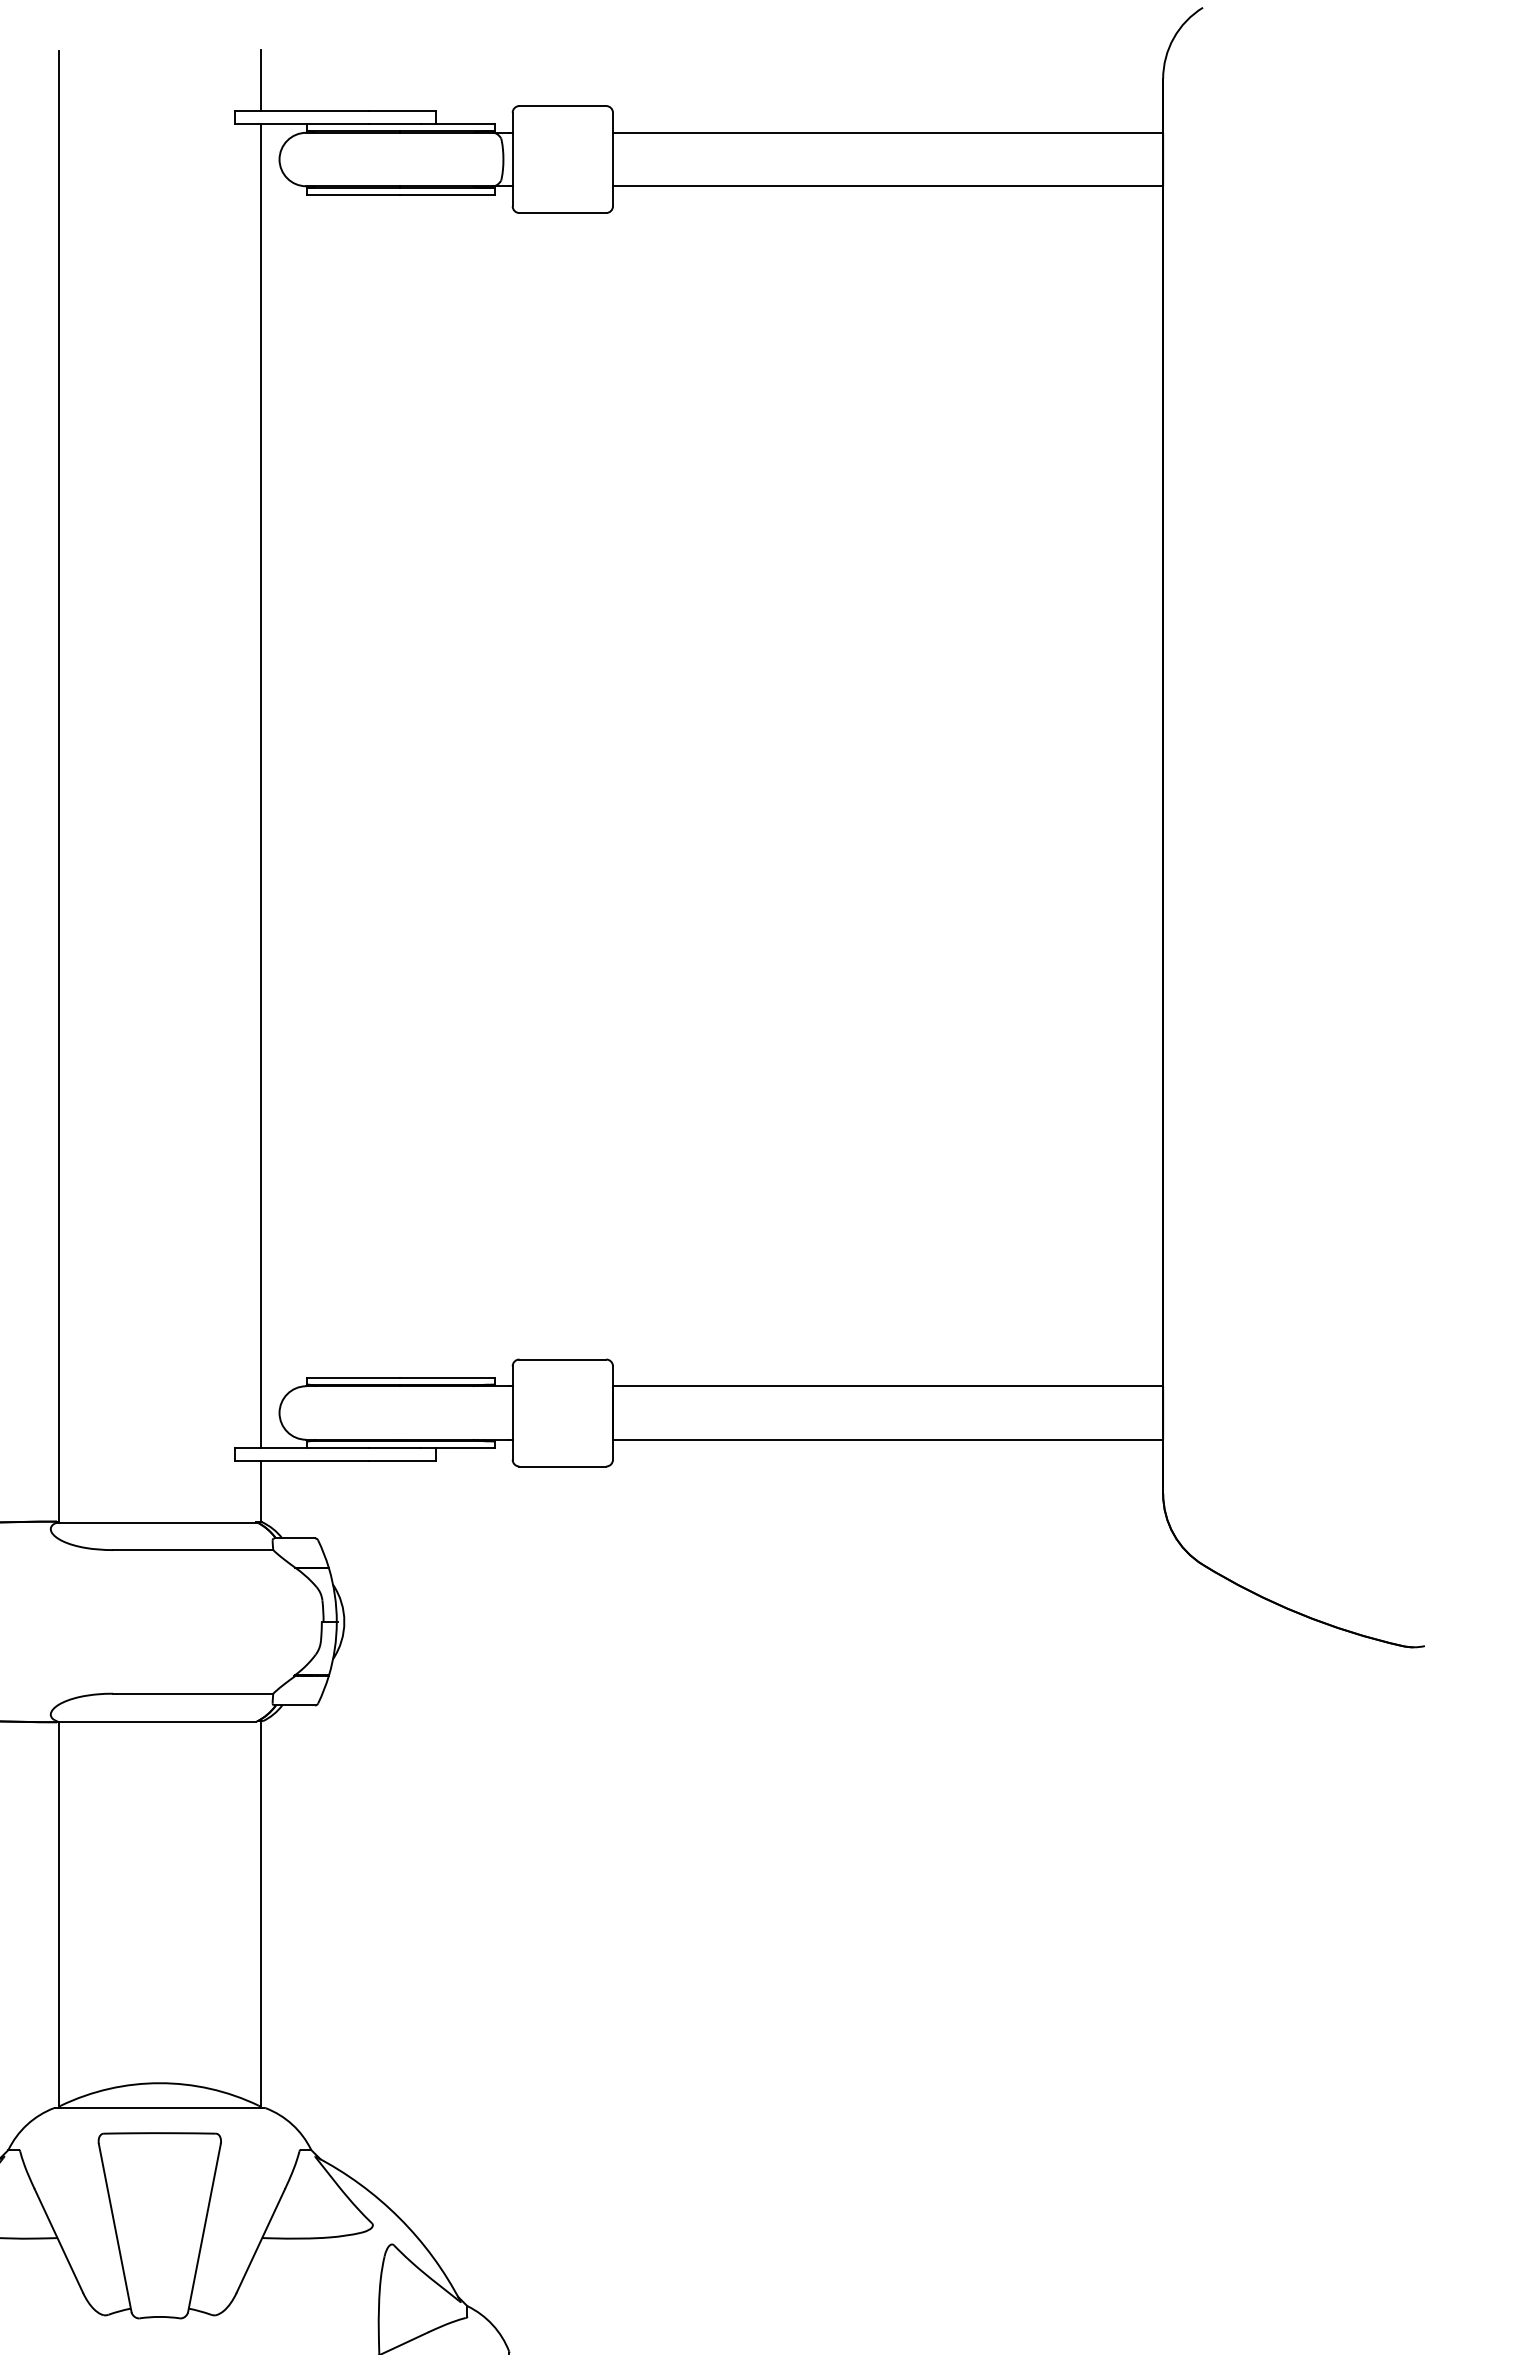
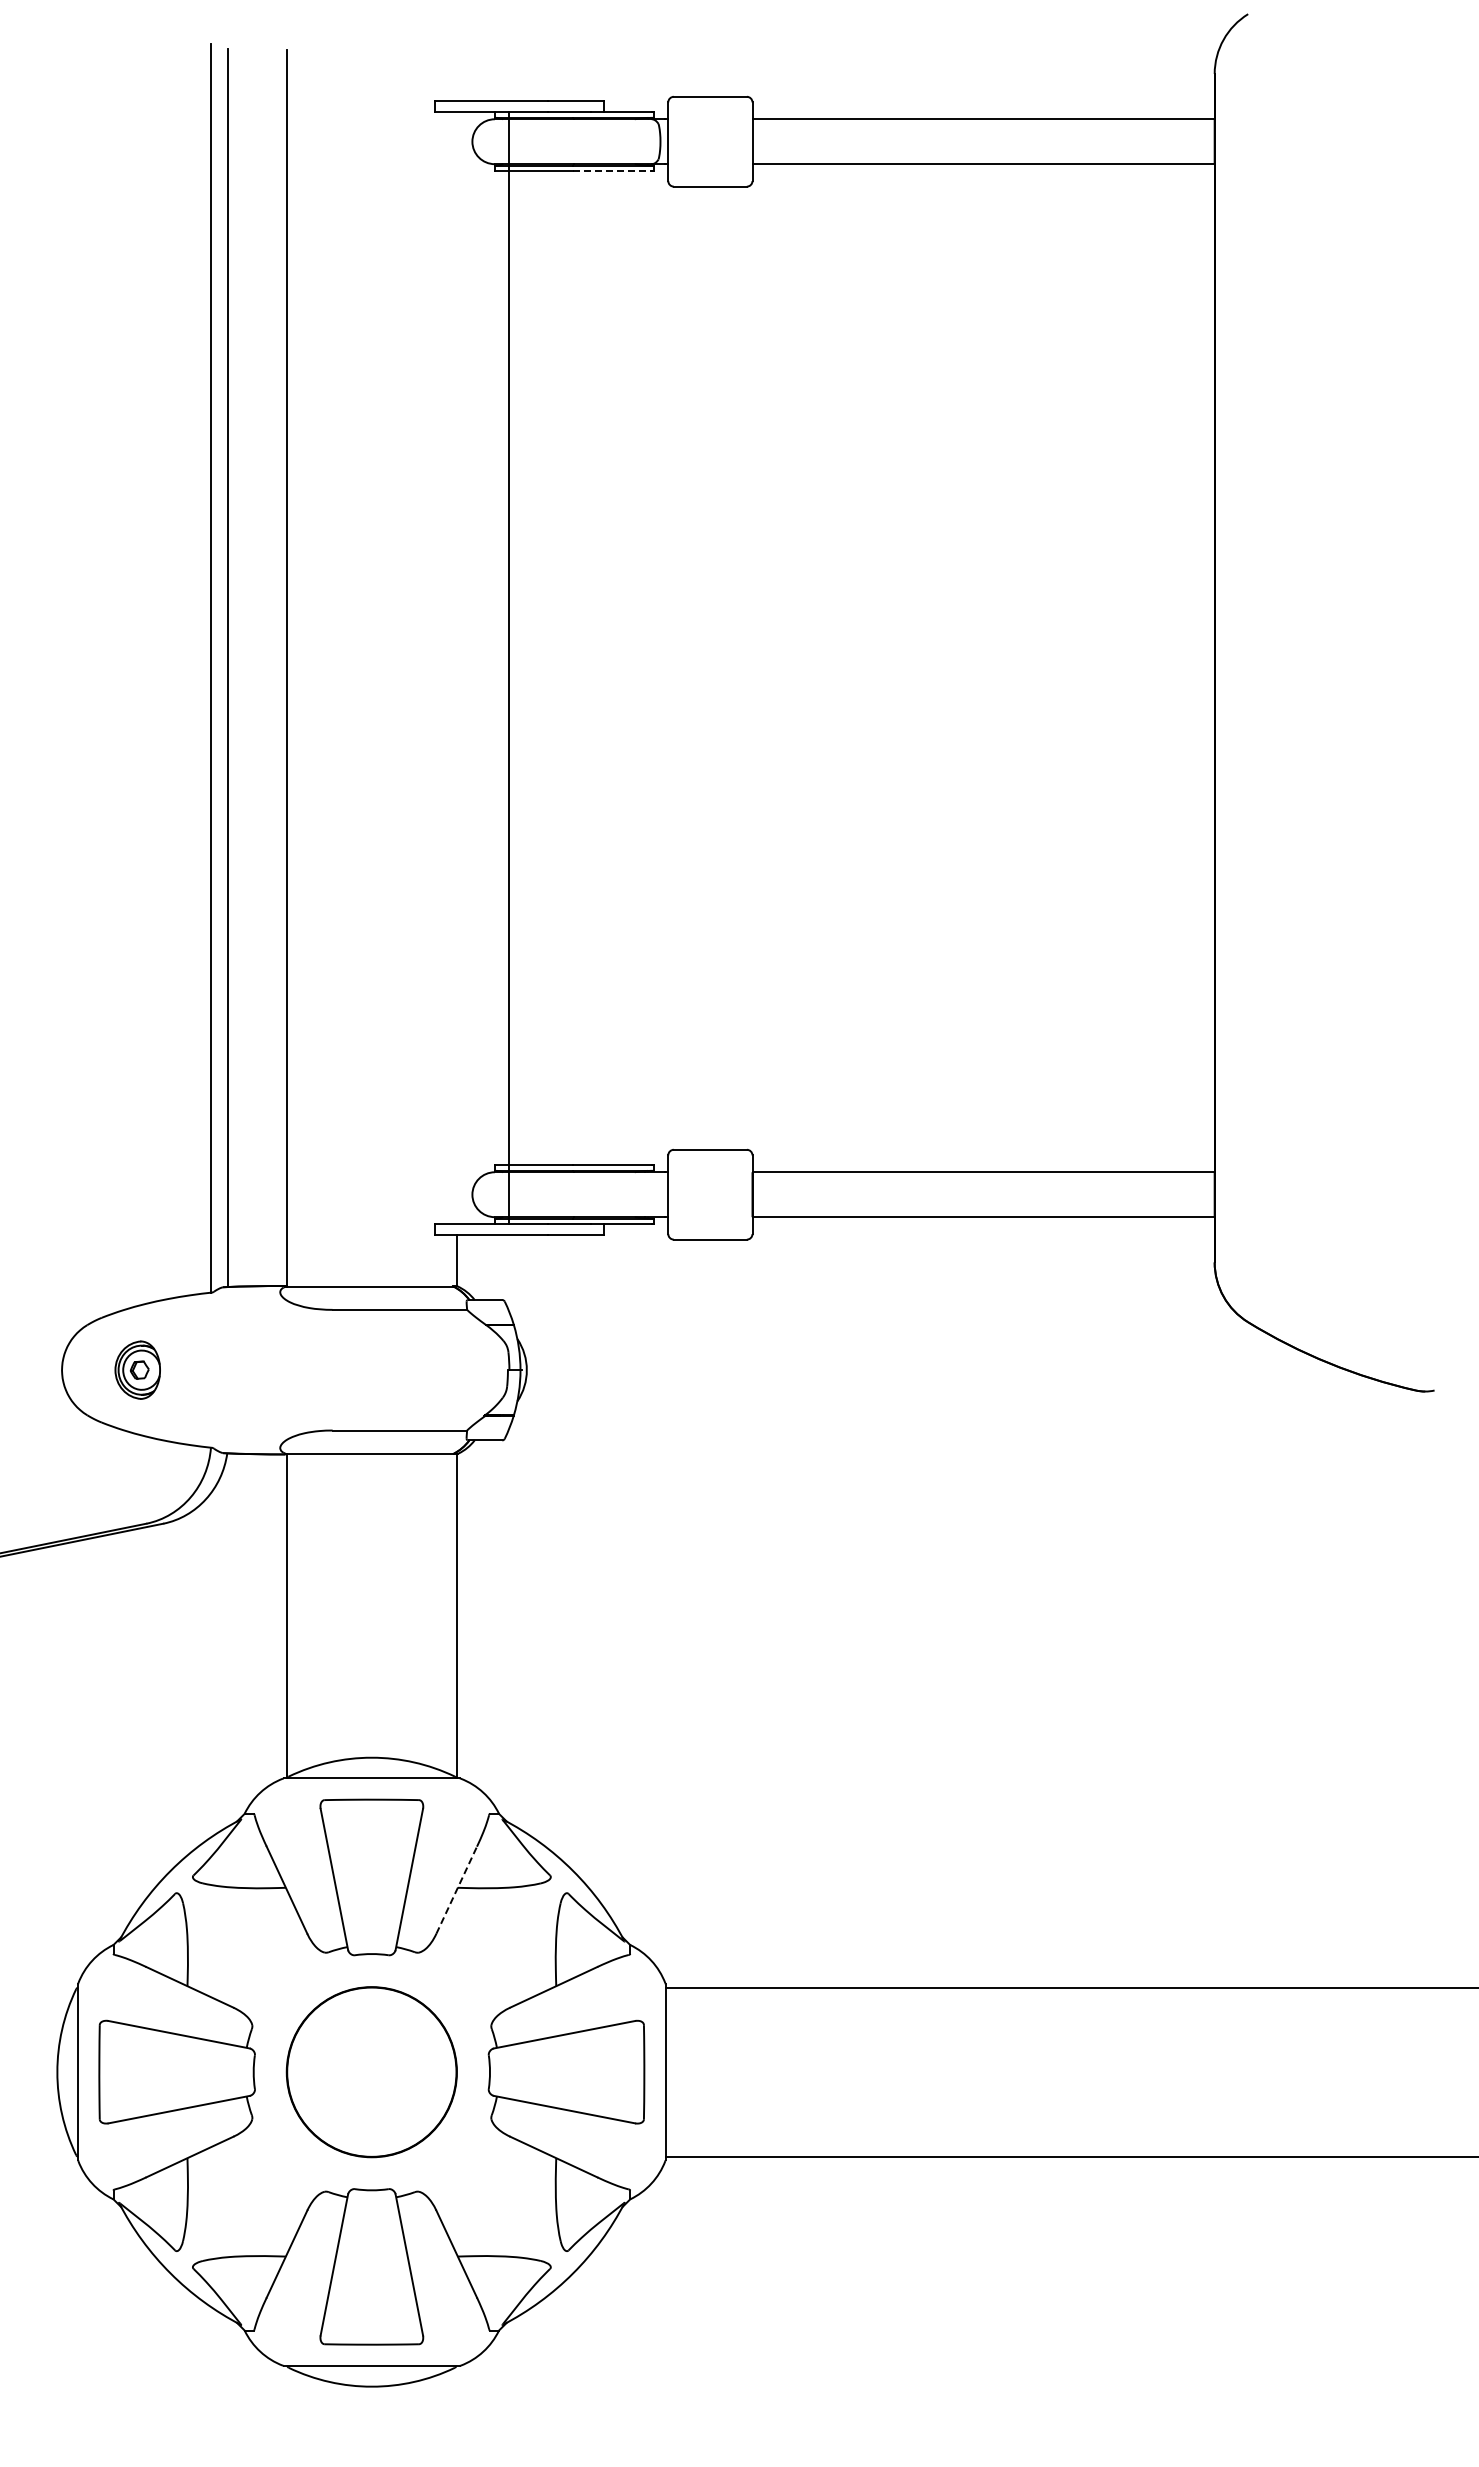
line: (260, 80) -> (456, 75), removed
line: (446, 194) -> (612, 171), solid -> dashed
line: (260, 786) -> (508, 668), moved
line: (260, 2240) -> (456, 1889), solid -> dashed

